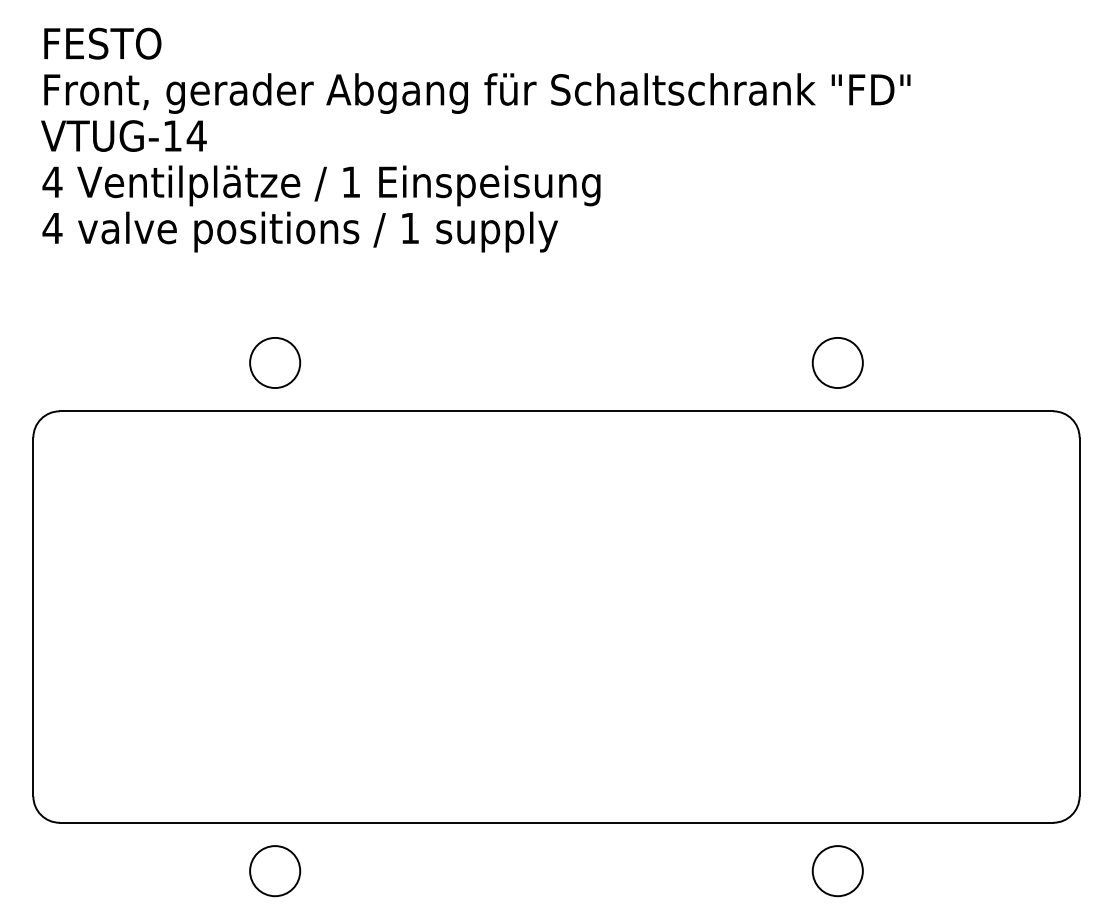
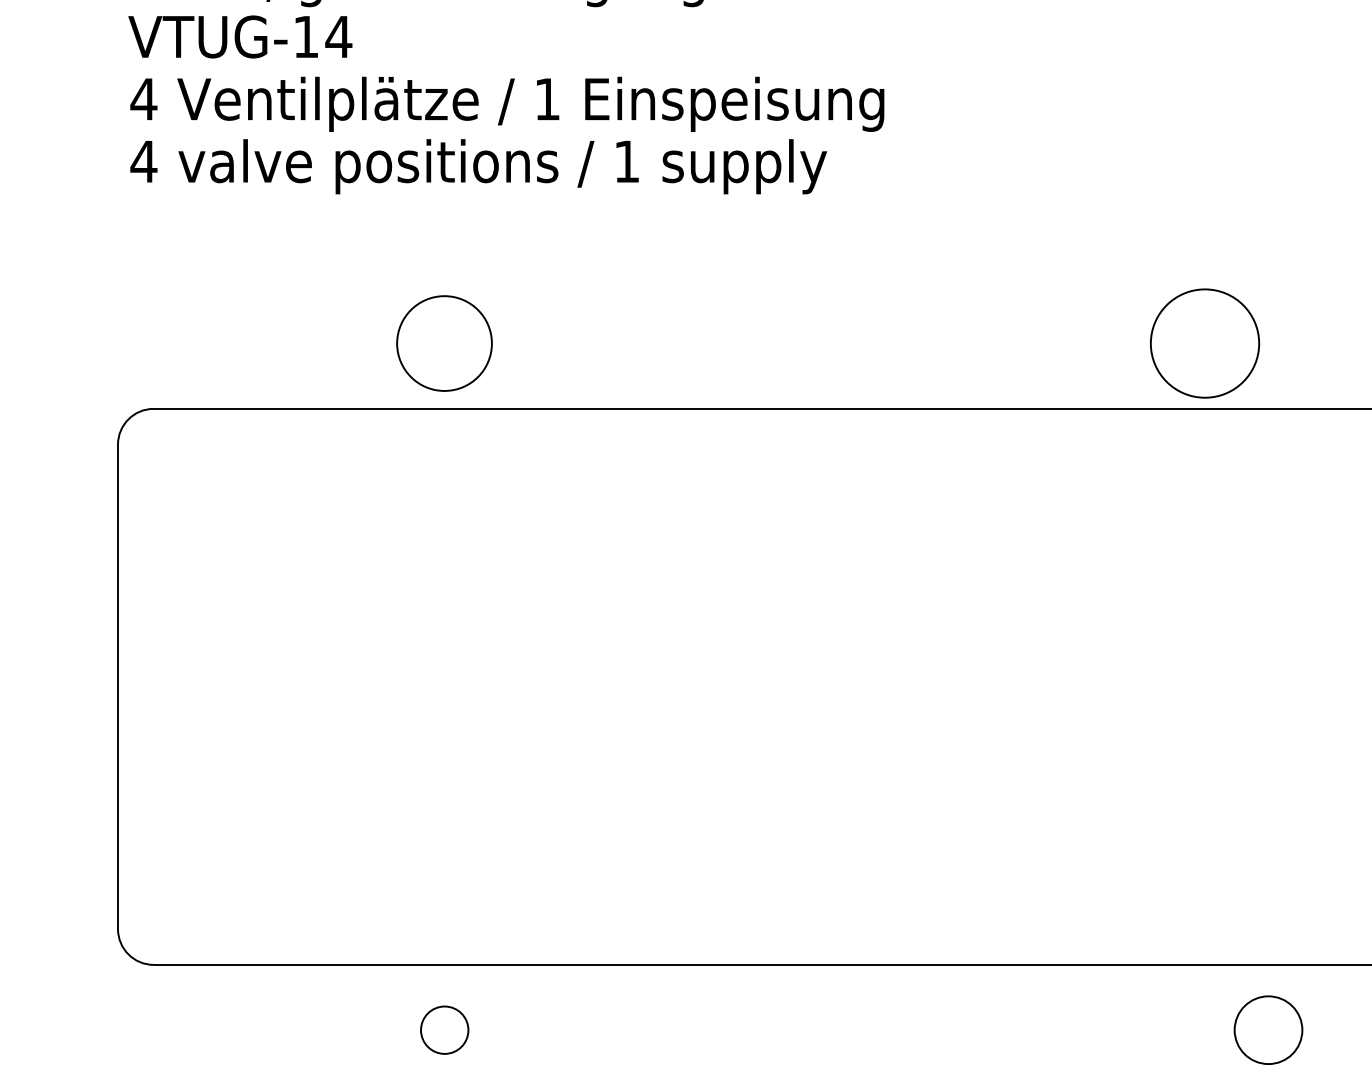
circle: (275, 362) -> (445, 342), size x1.4
circle: (837, 362) -> (1204, 342), size x1.6
circle: (275, 871) -> (445, 1030), size x0.7
circle: (837, 871) -> (1268, 1030), moved

